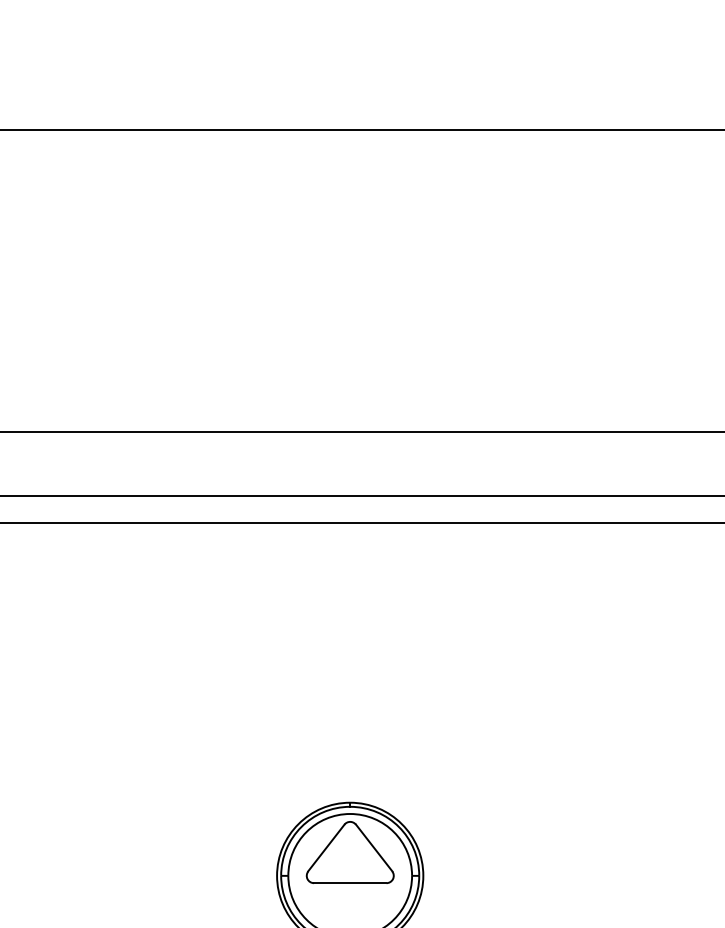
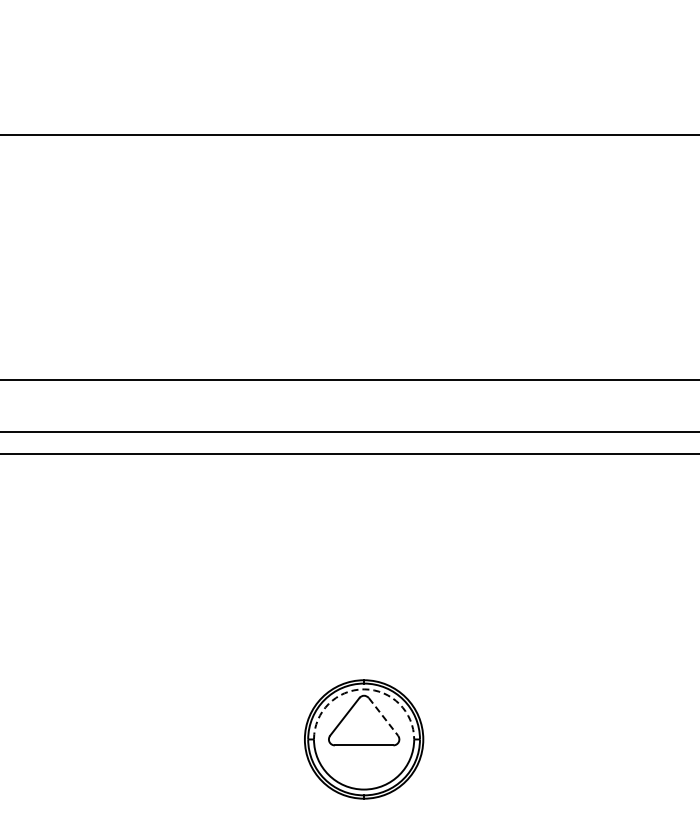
arc: (350, 814) -> (364, 689), solid -> dashed
line: (374, 847) -> (383, 716), solid -> dashed

